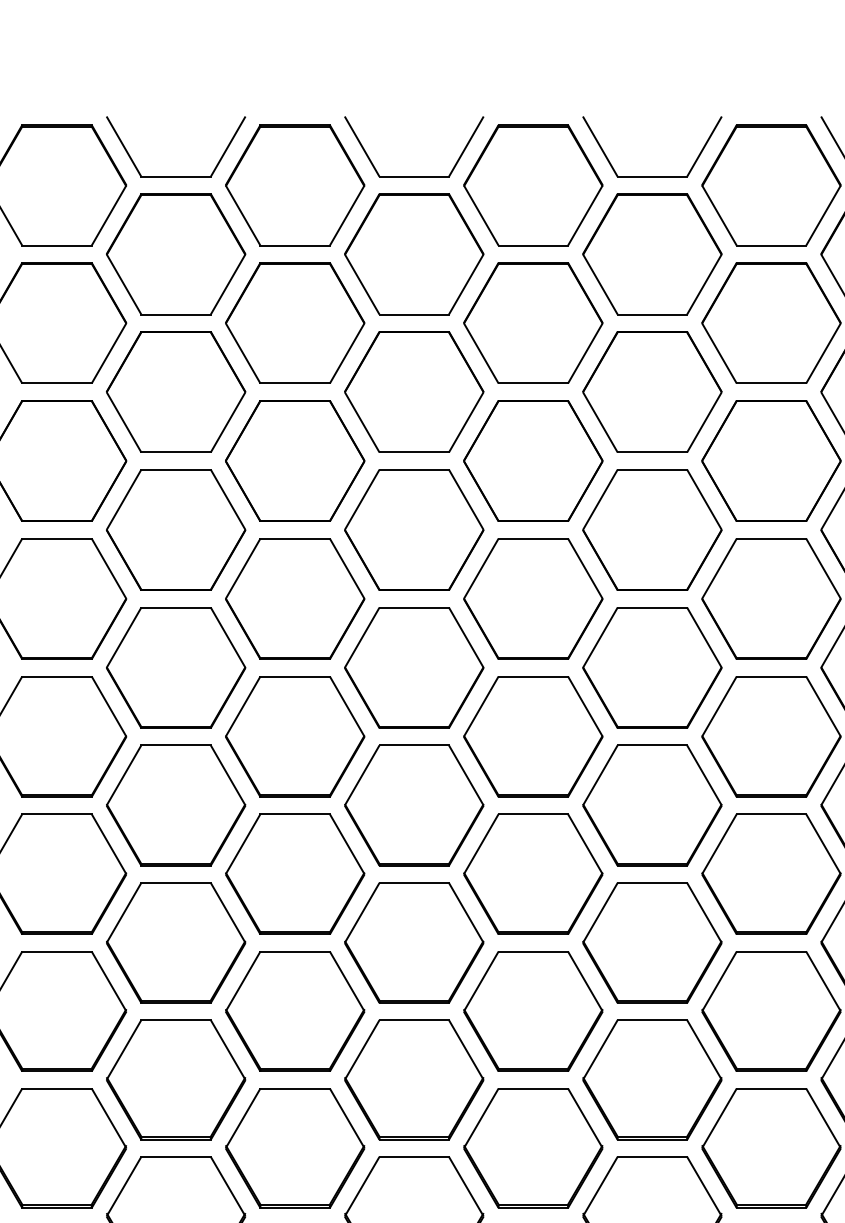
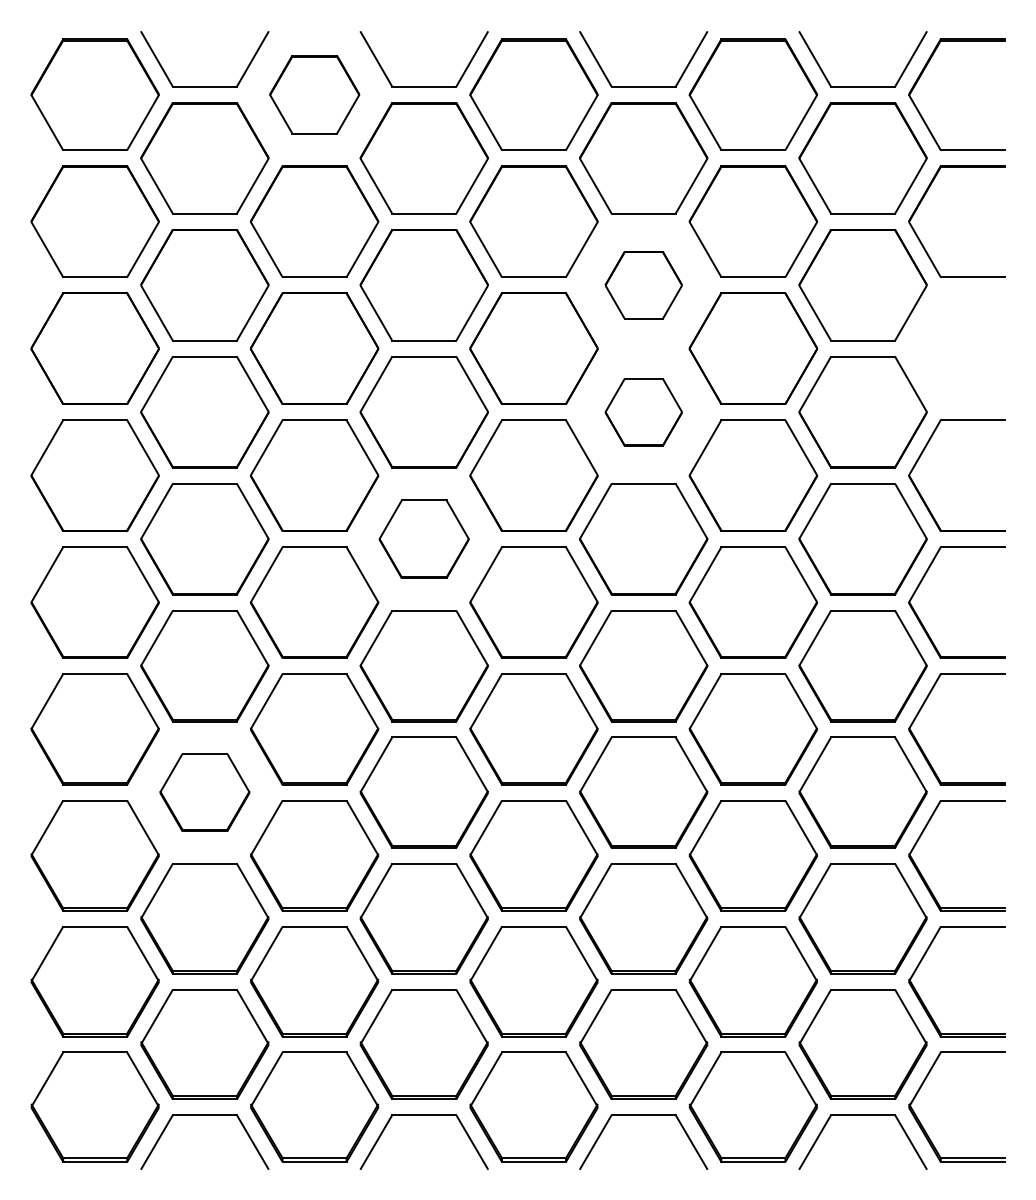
part: (295, 185) -> (314, 94), size x0.7
part: (652, 392) -> (643, 285), size x0.6
part: (652, 530) -> (643, 412), size x0.6
part: (413, 668) -> (423, 539), size x0.7
part: (175, 942) -> (204, 792), size x0.7

